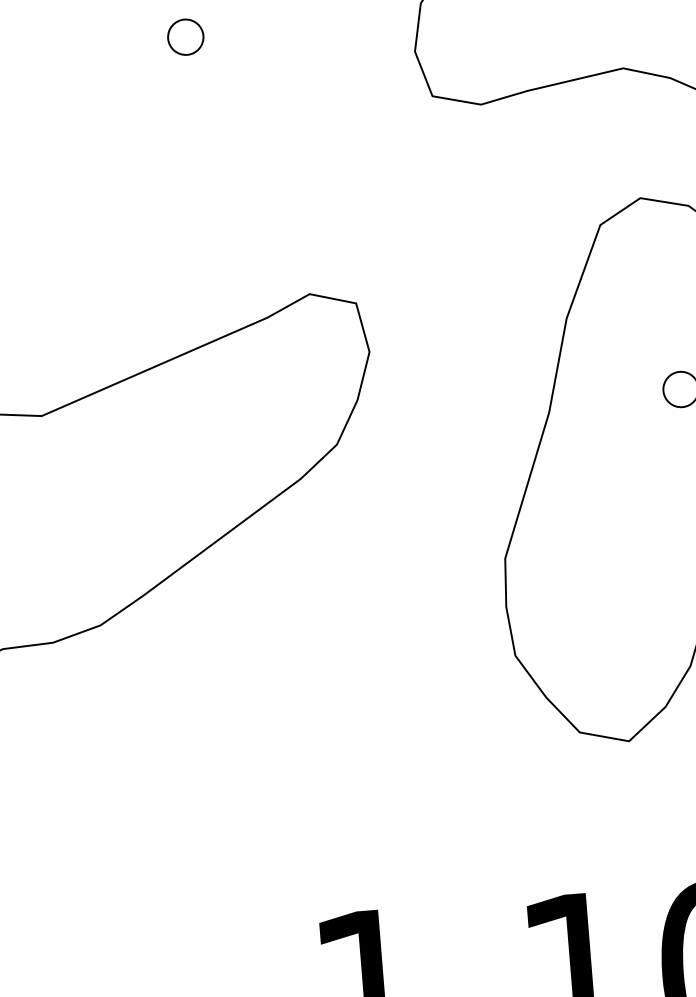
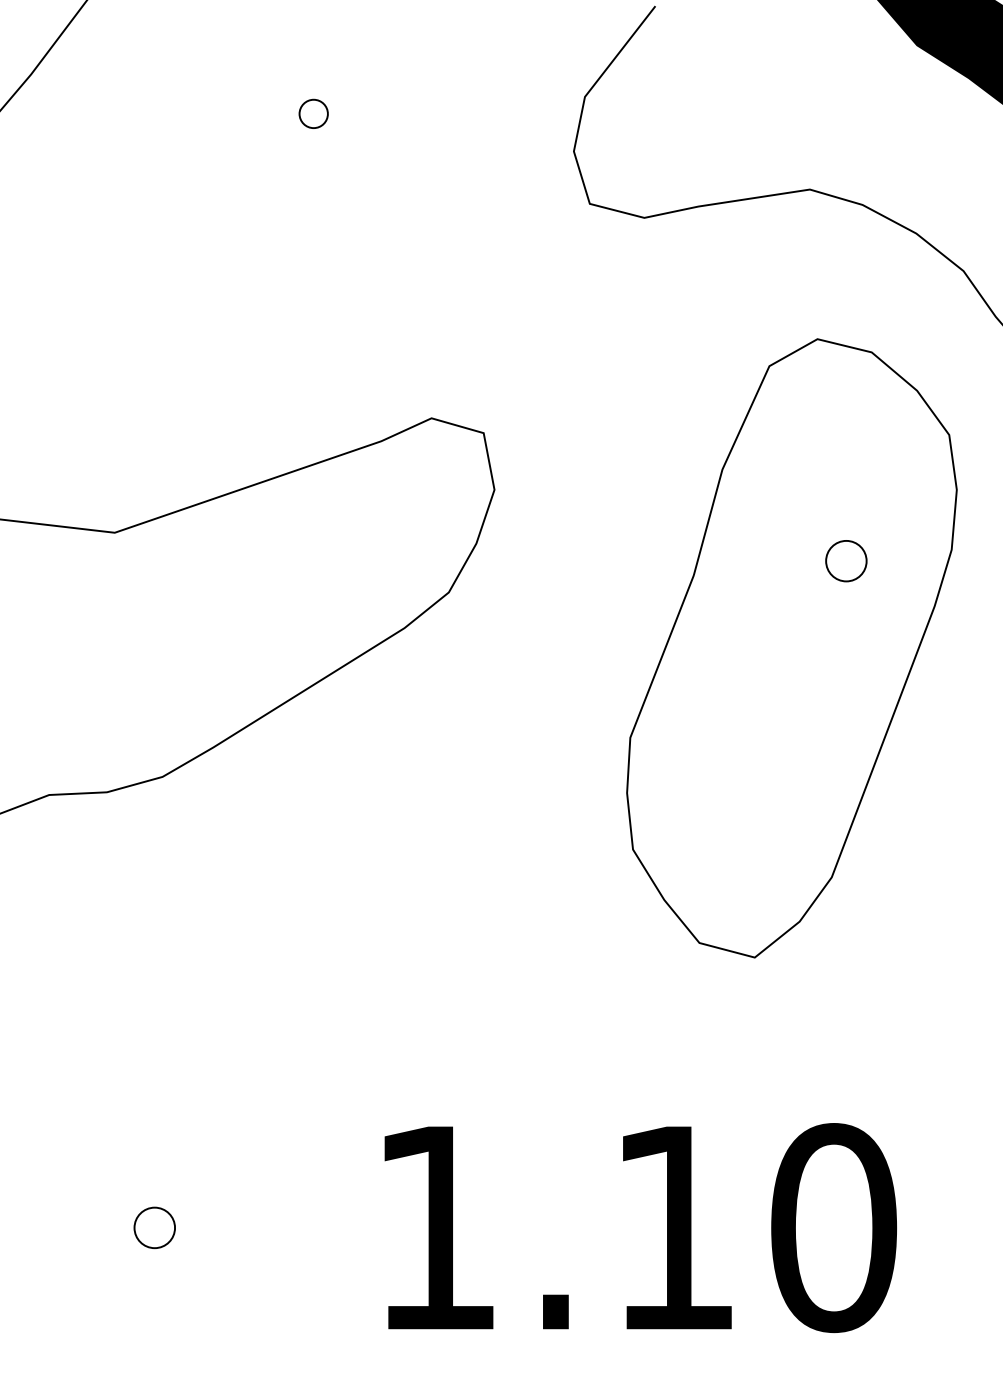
part: (185, 36) -> (313, 113), size x0.7

